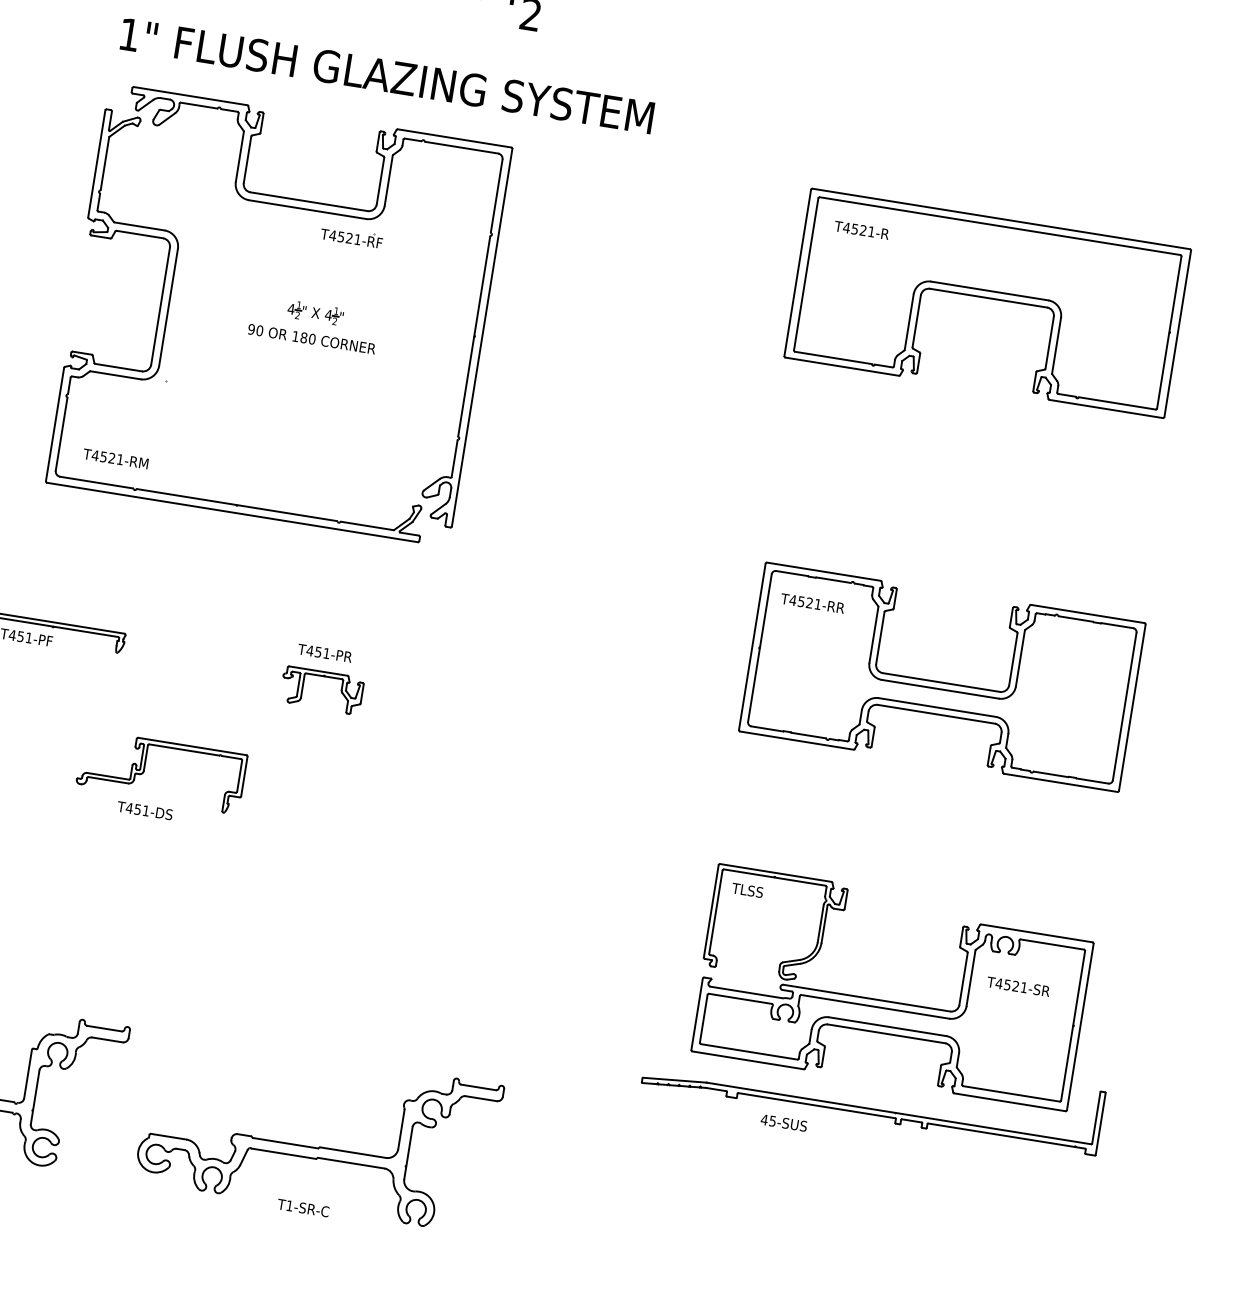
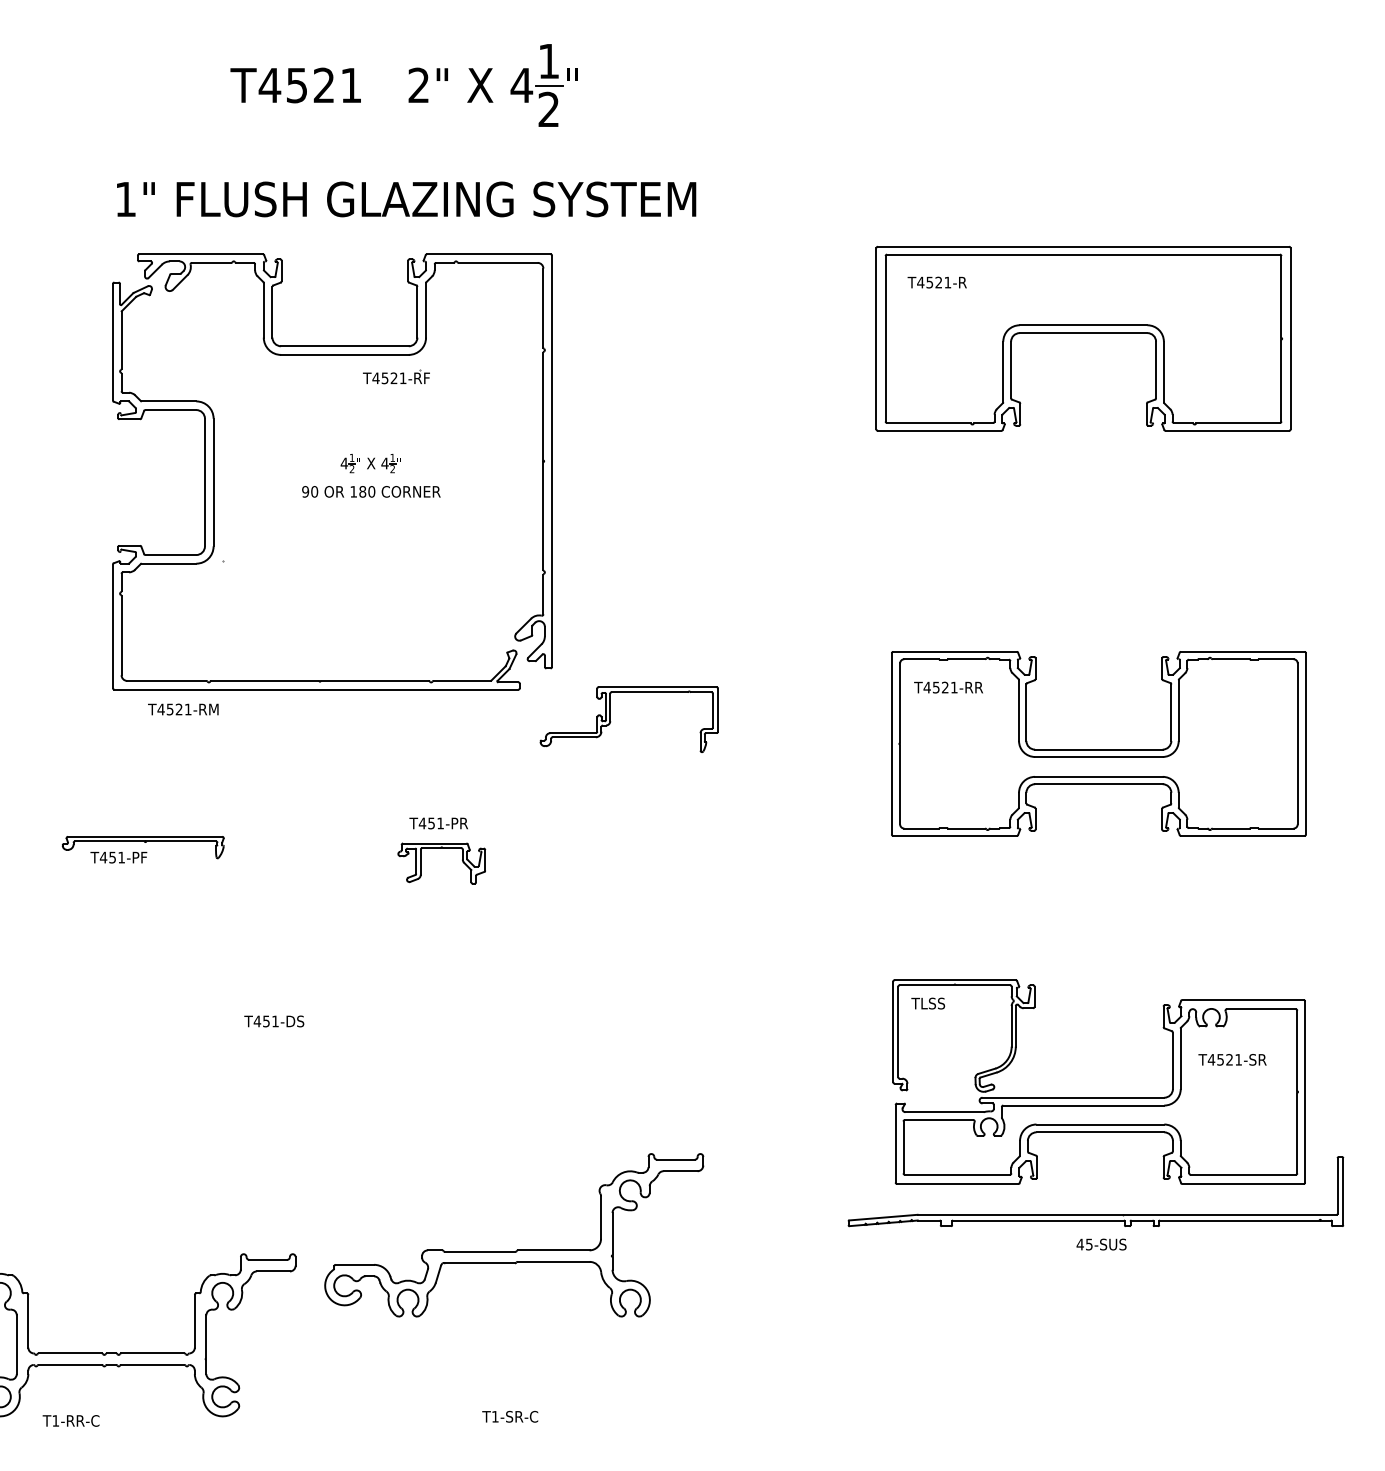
text: (115, 458) -> (183, 709), moved
part: (144, 771) -> (611, 721), moved
text: (783, 1122) -> (1101, 1244), moved
part: (320, 1146) -> (517, 1249), moved

